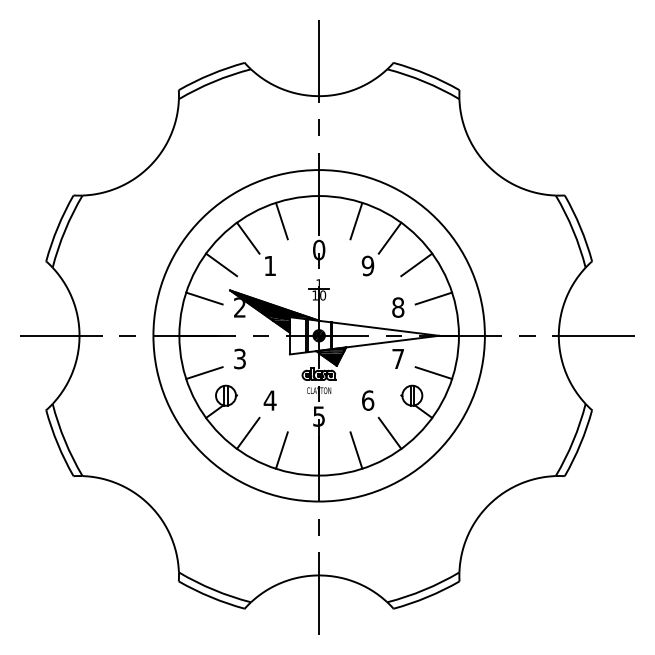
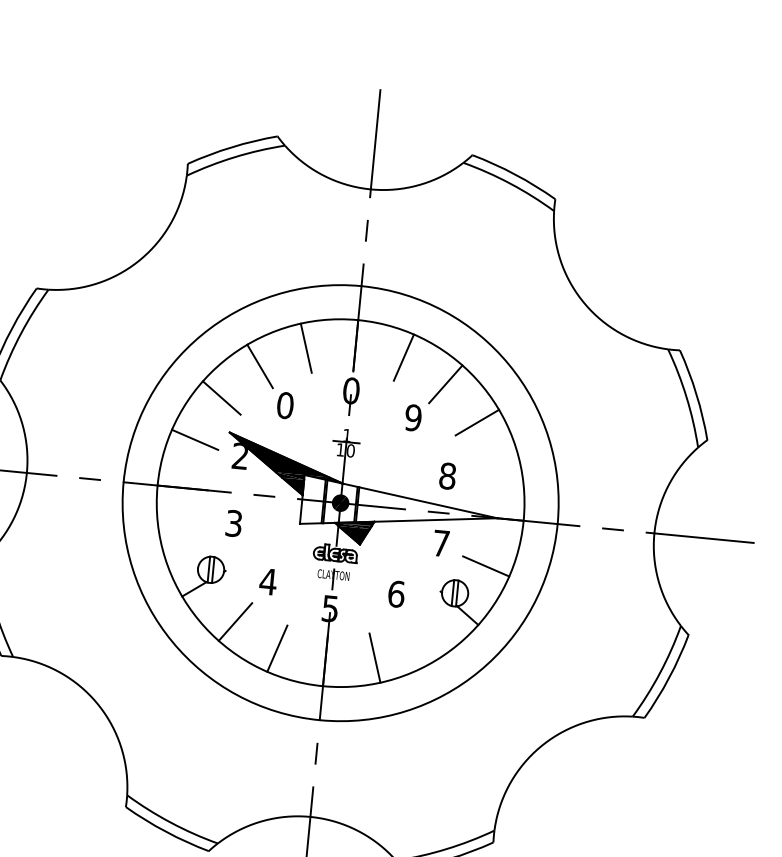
text: (270, 265) -> (285, 404), 1 -> 0
line: (433, 298) -> (495, 468), removed
line: (204, 373) -> (185, 538), removed
line: (389, 432) -> (420, 638), removed

